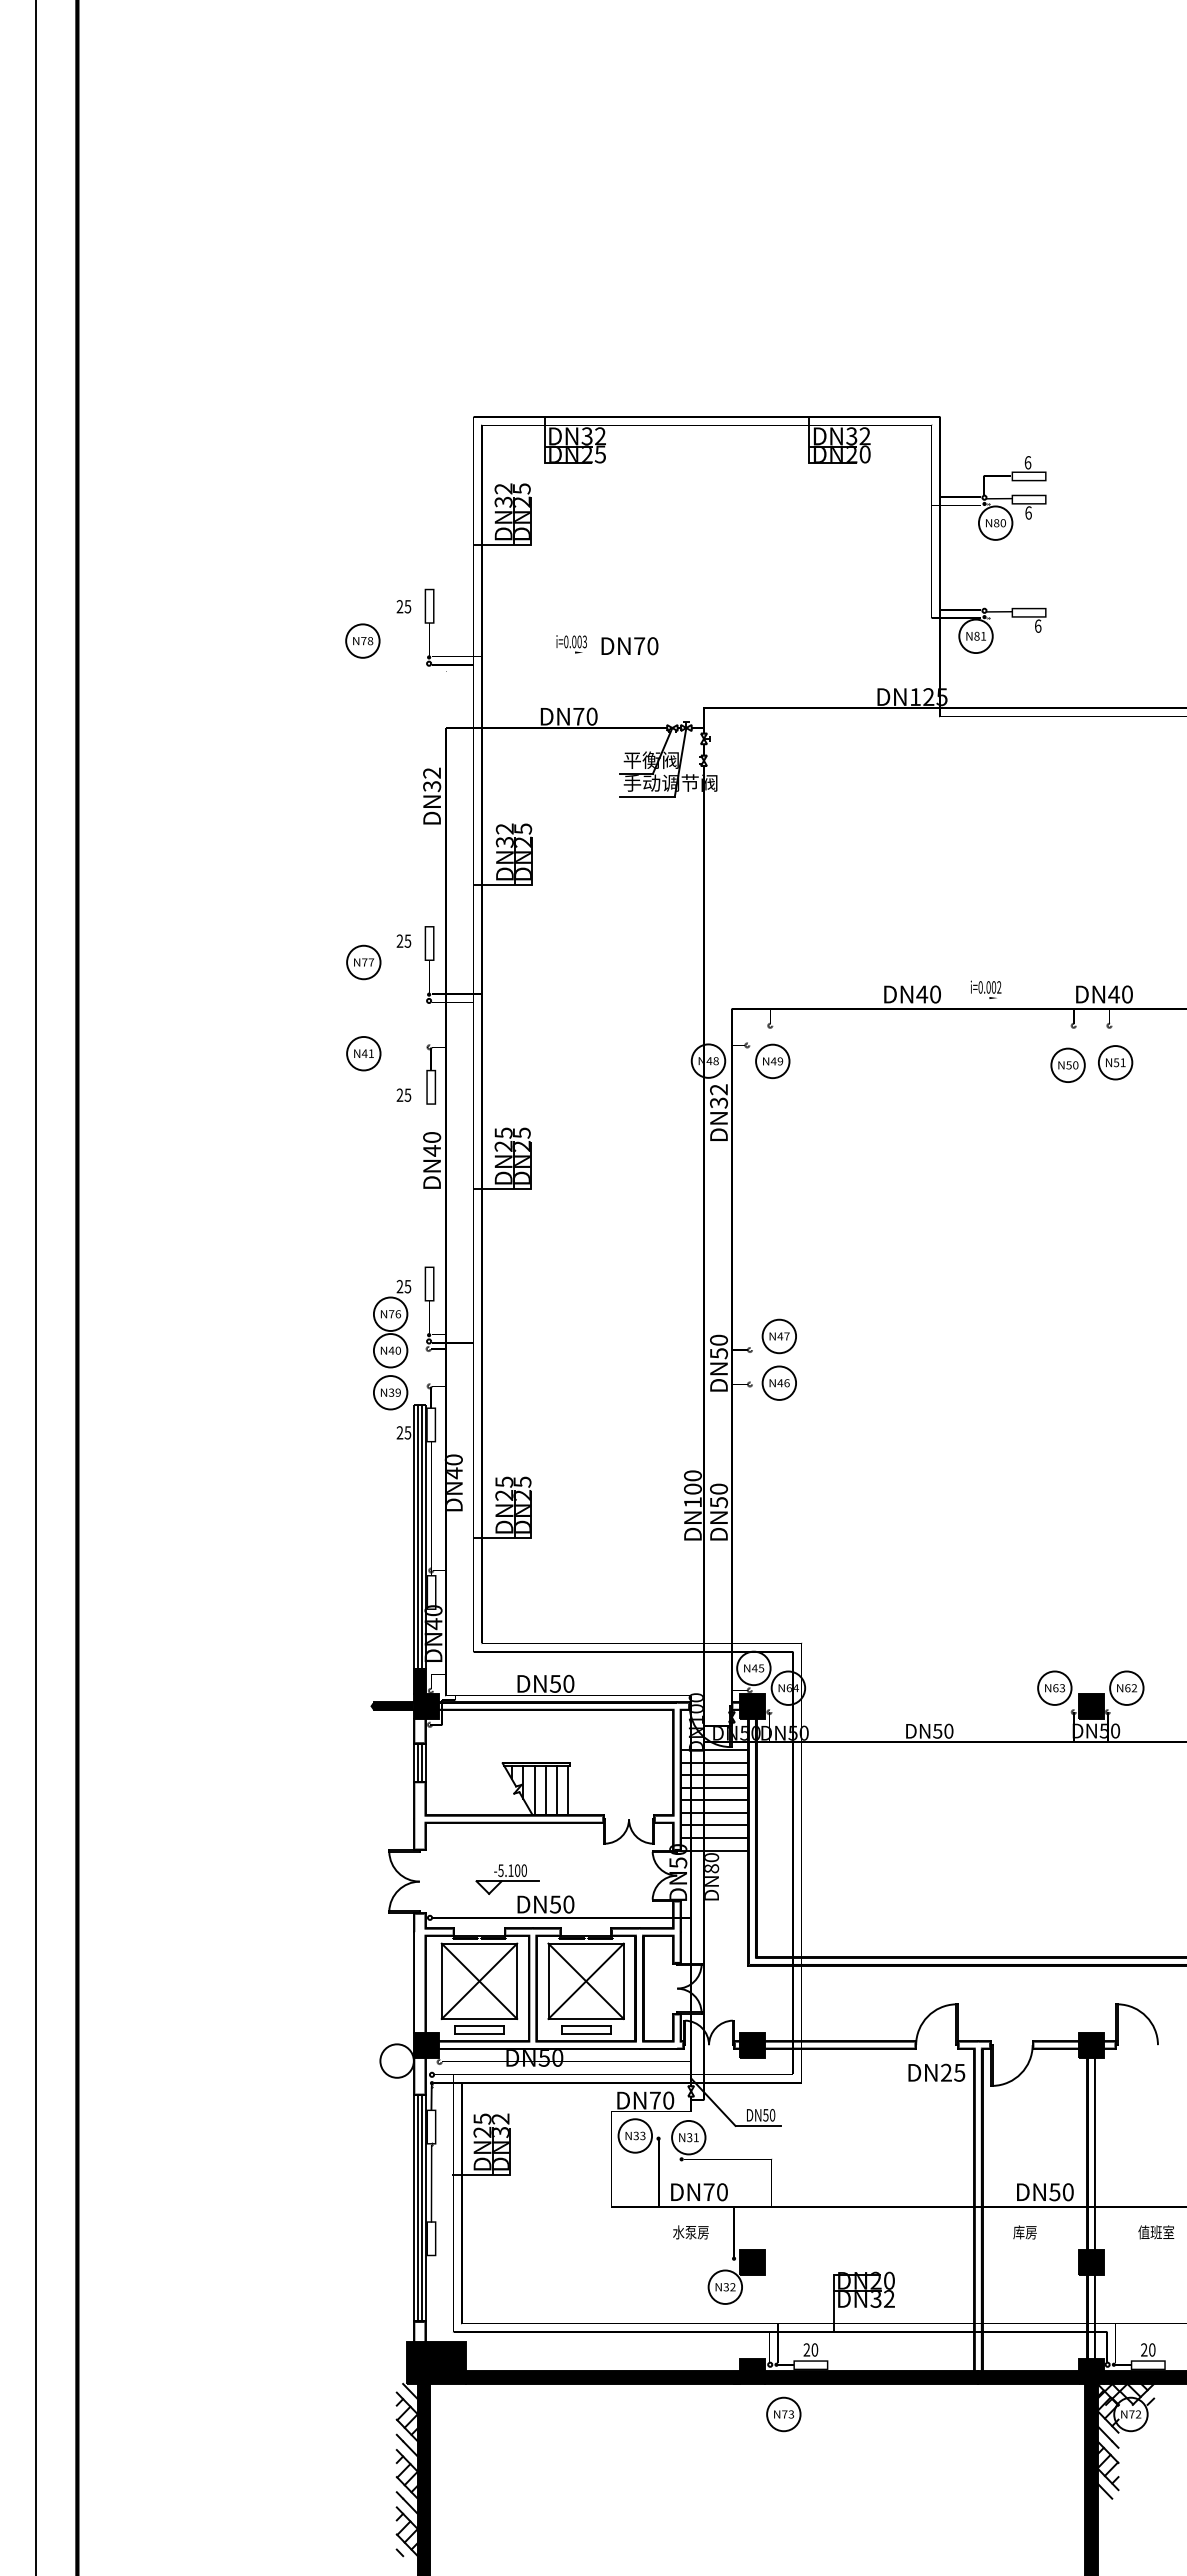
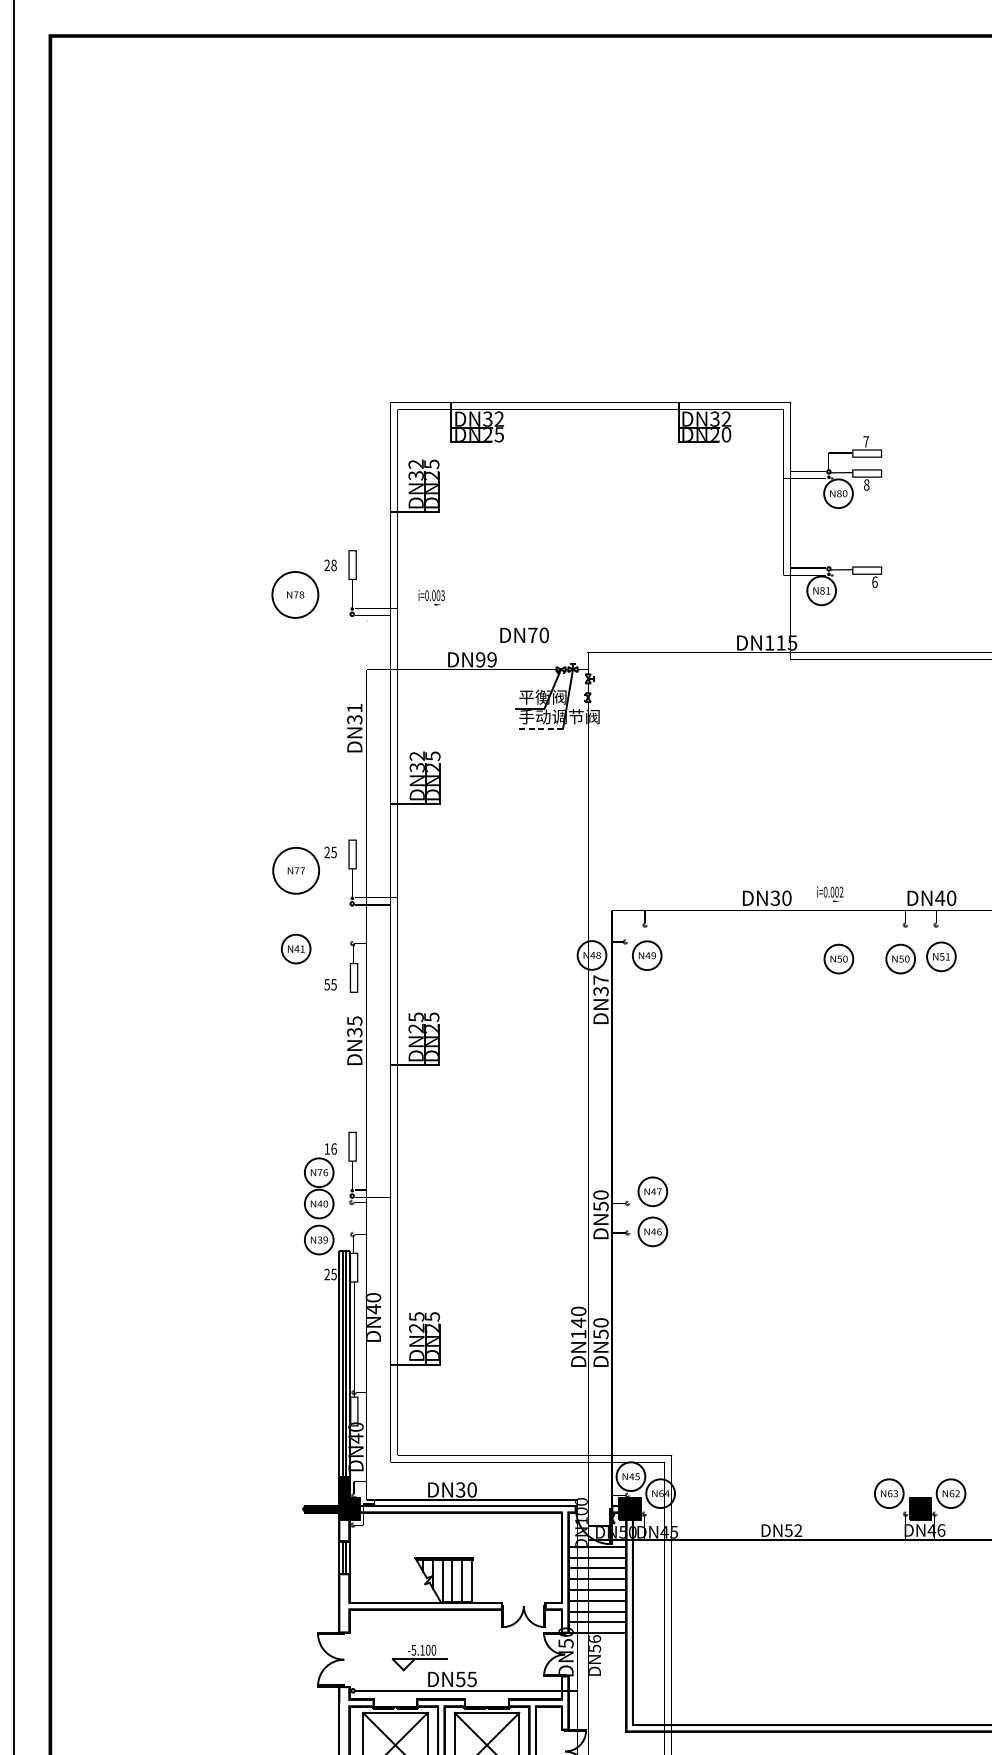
text: (1027, 462) -> (865, 441), 6 -> 7
text: (1028, 512) -> (866, 484), 6 -> 8
text: (407, 606) -> (333, 565), 25 -> 28
circle: (362, 640) -> (295, 594), size x1.6
text: (571, 644) -> (431, 597), moved
text: (629, 646) -> (524, 635), moved
text: (928, 696) -> (780, 642), DN125 -> DN115
text: (585, 716) -> (486, 659), DN70 -> DN99
text: (431, 772) -> (354, 707), DN32 -> DN31
line: (646, 796) -> (538, 728), solid -> dashed
circle: (363, 962) -> (295, 870), size x1.6
text: (922, 994) -> (775, 898), DN40 -> DN30
part: (995, 1064) -> (838, 958), added
text: (718, 1089) -> (600, 979), DN32 -> DN37
text: (399, 1094) -> (326, 984), 25 -> 55
text: (432, 1144) -> (355, 1027), DN40 -> DN35
text: (403, 1286) -> (330, 1148), 25 -> 16
text: (692, 1489) -> (578, 1323), DN100 -> DN140
text: (555, 1683) -> (460, 1489), DN50 -> DN30
text: (948, 1730) -> (798, 1529), DN50 -> DN52
text: (1109, 1730) -> (936, 1529), DN50 -> DN46
text: (798, 1732) -> (669, 1531), DN50 -> DN45
text: (711, 1863) -> (594, 1644), DN80 -> DN56
text: (568, 1904) -> (471, 1679), DN50 -> DN55

